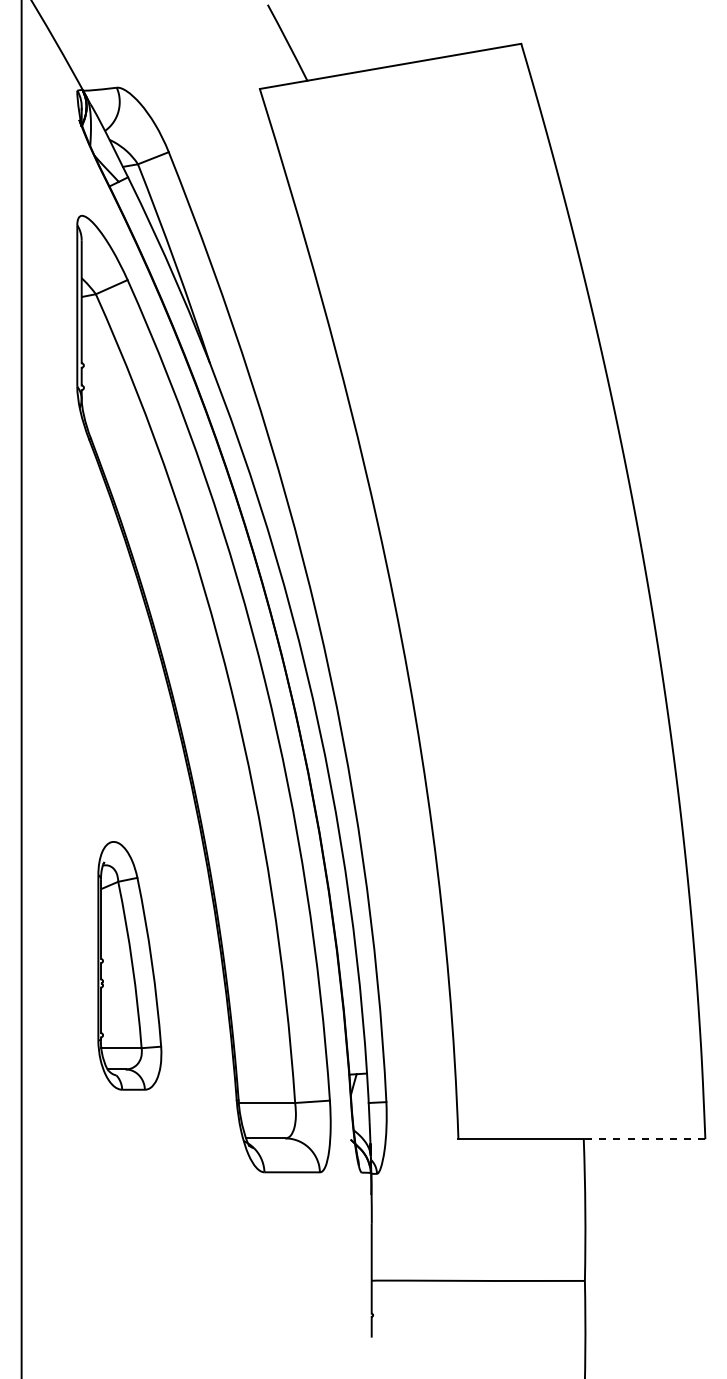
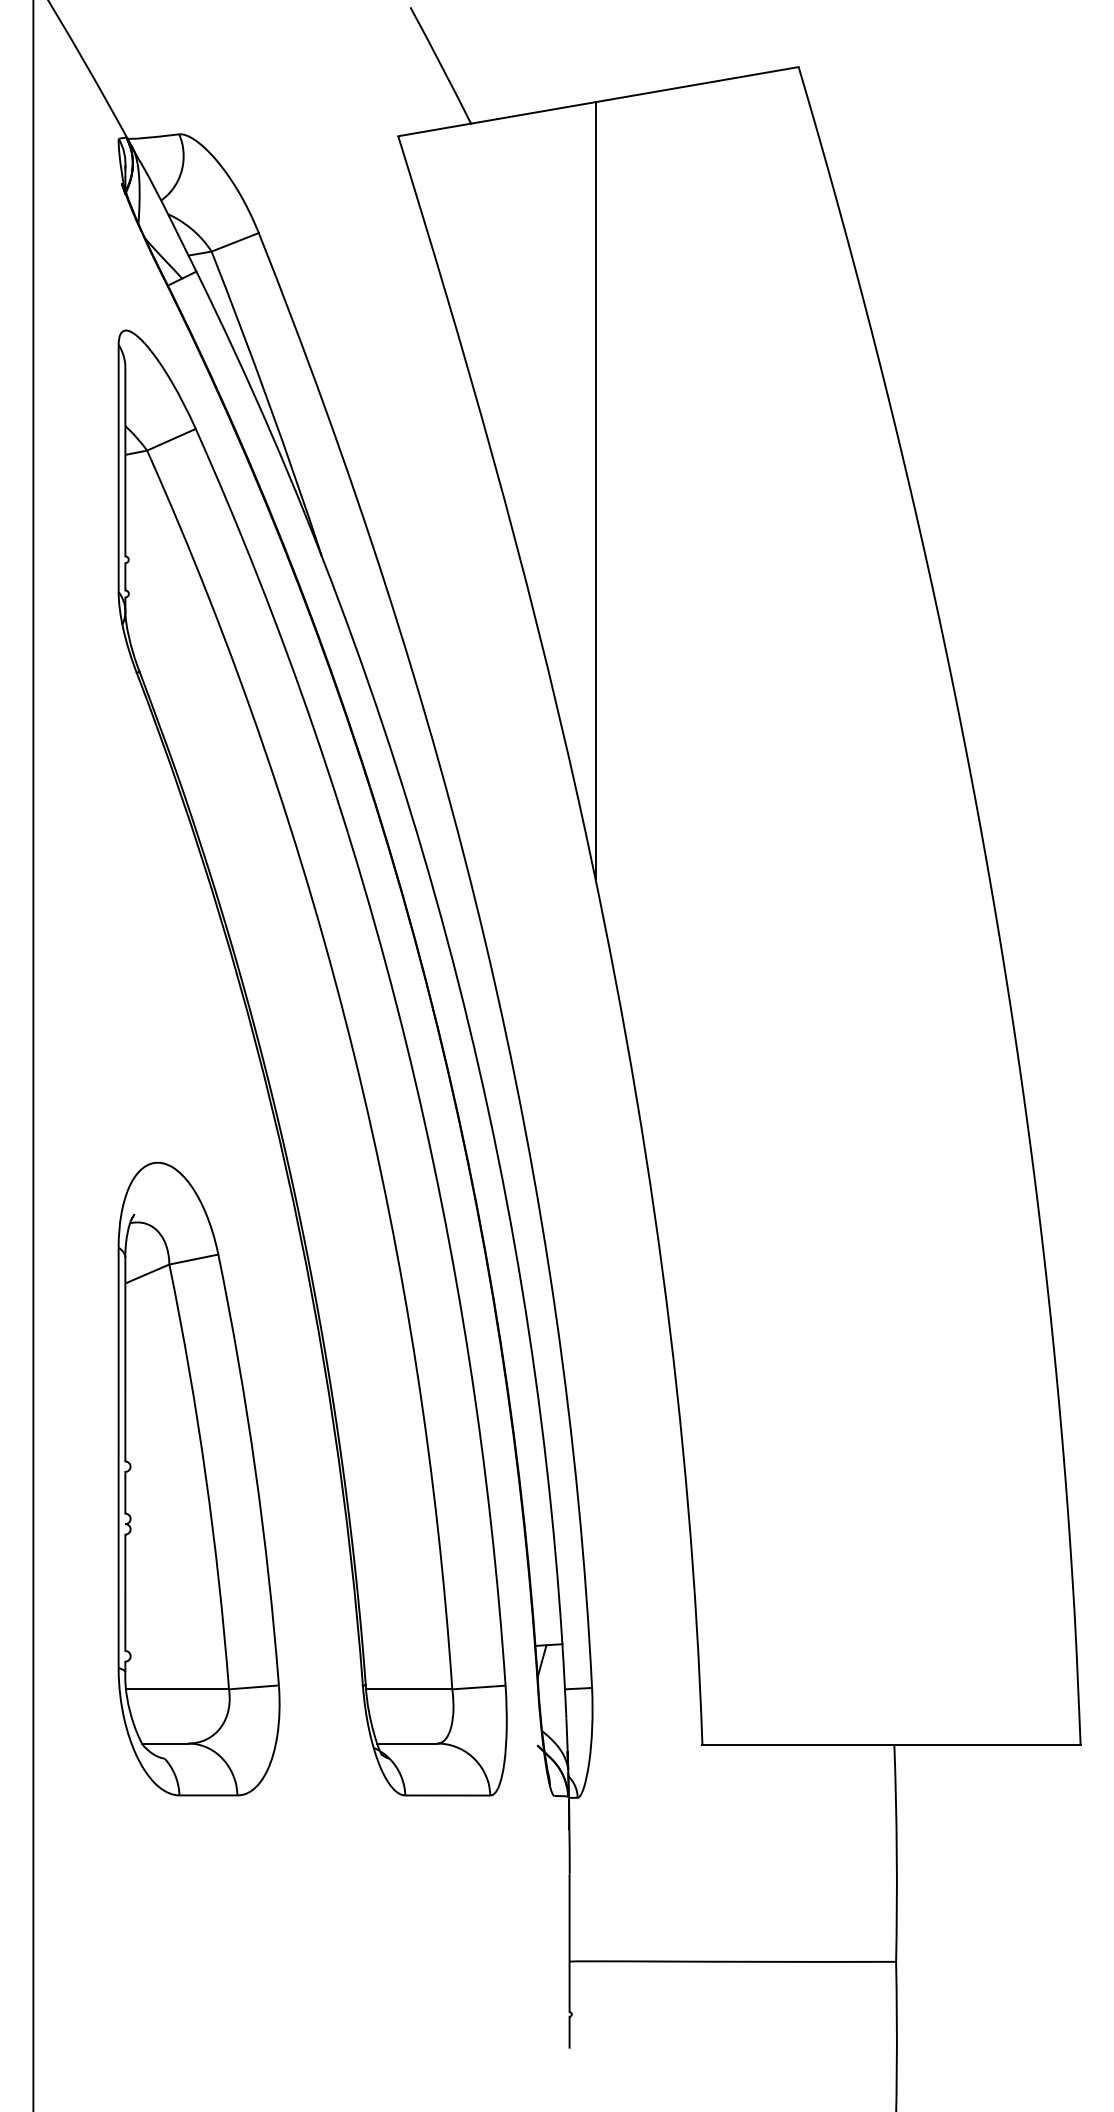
line: (388, 320) -> (595, 490), added
part: (129, 965) -> (198, 1478), size x1.67
line: (644, 1139) -> (987, 1745), dashed -> solid

